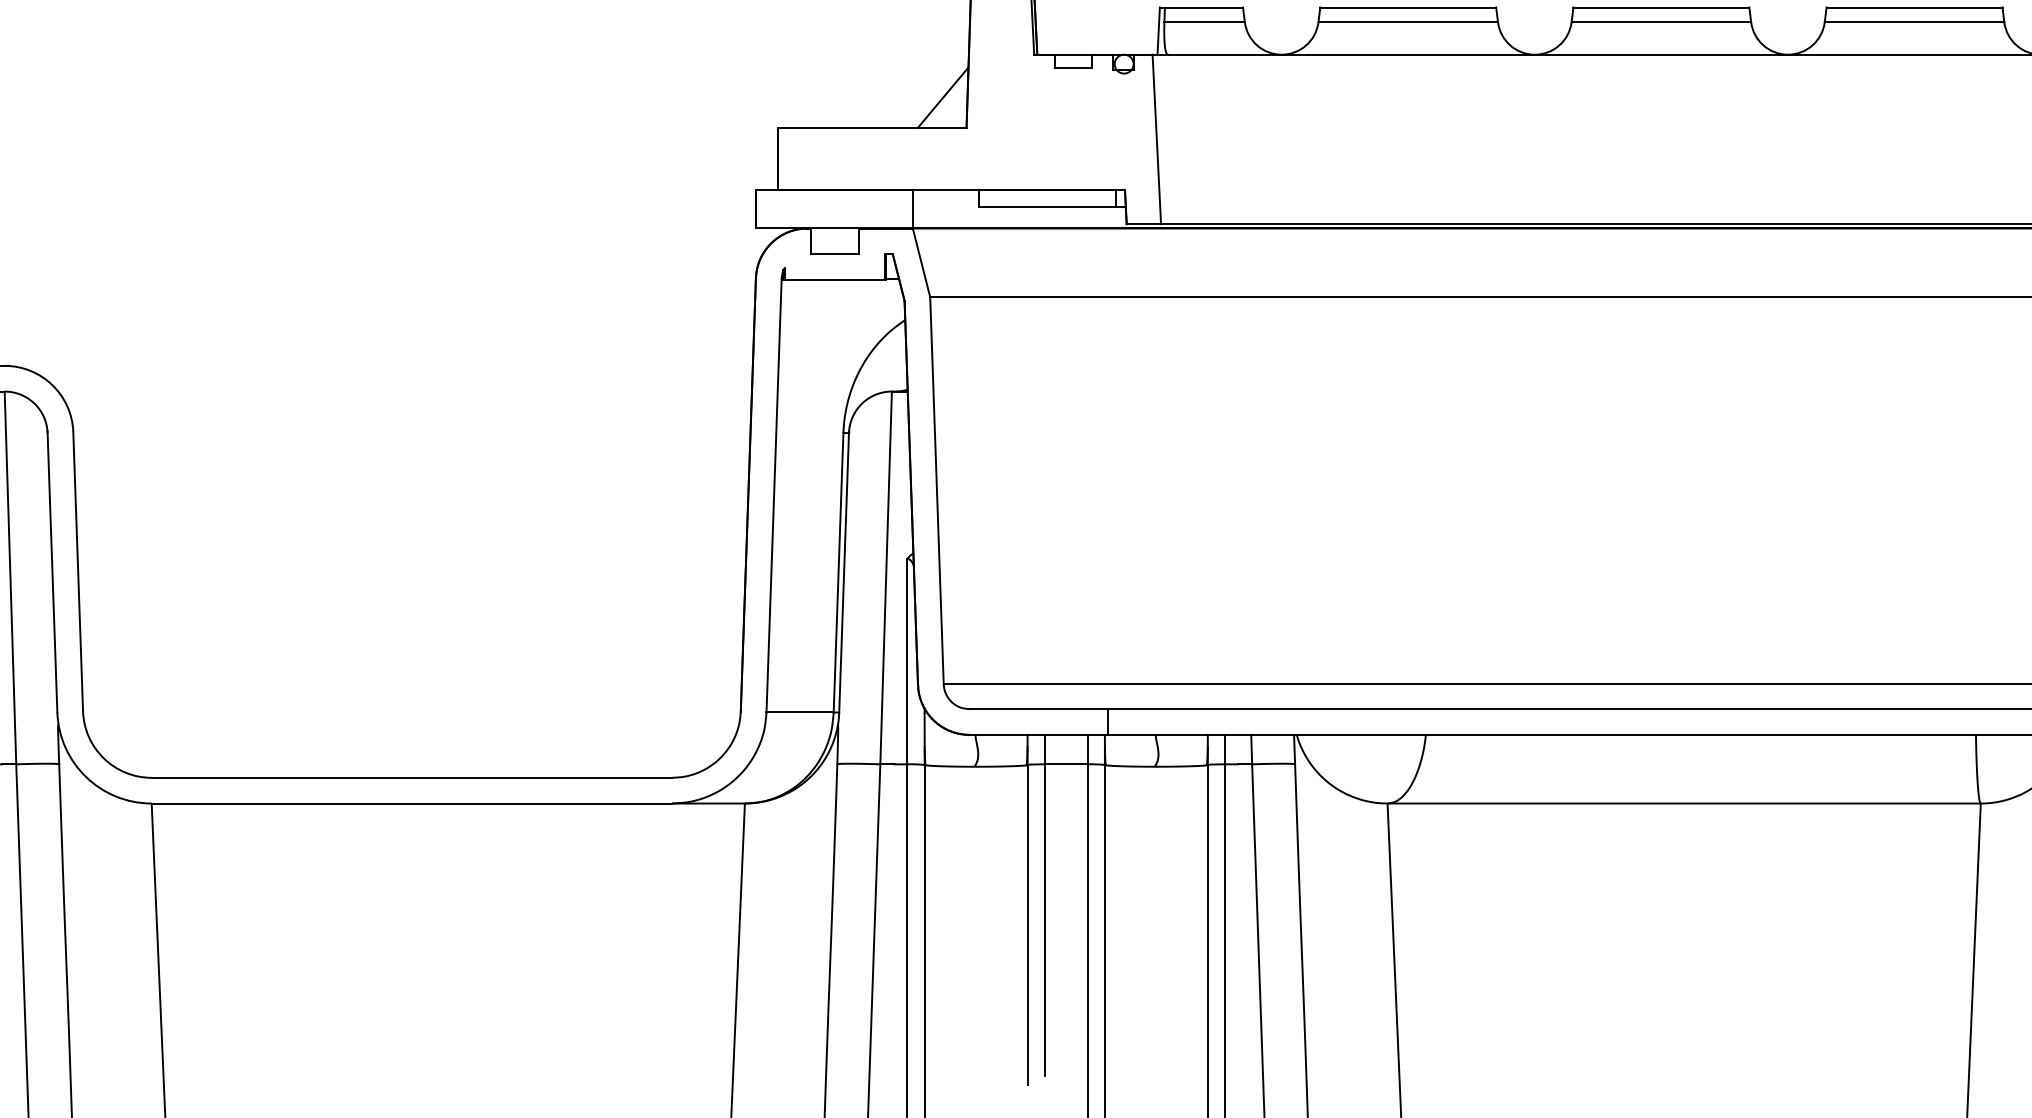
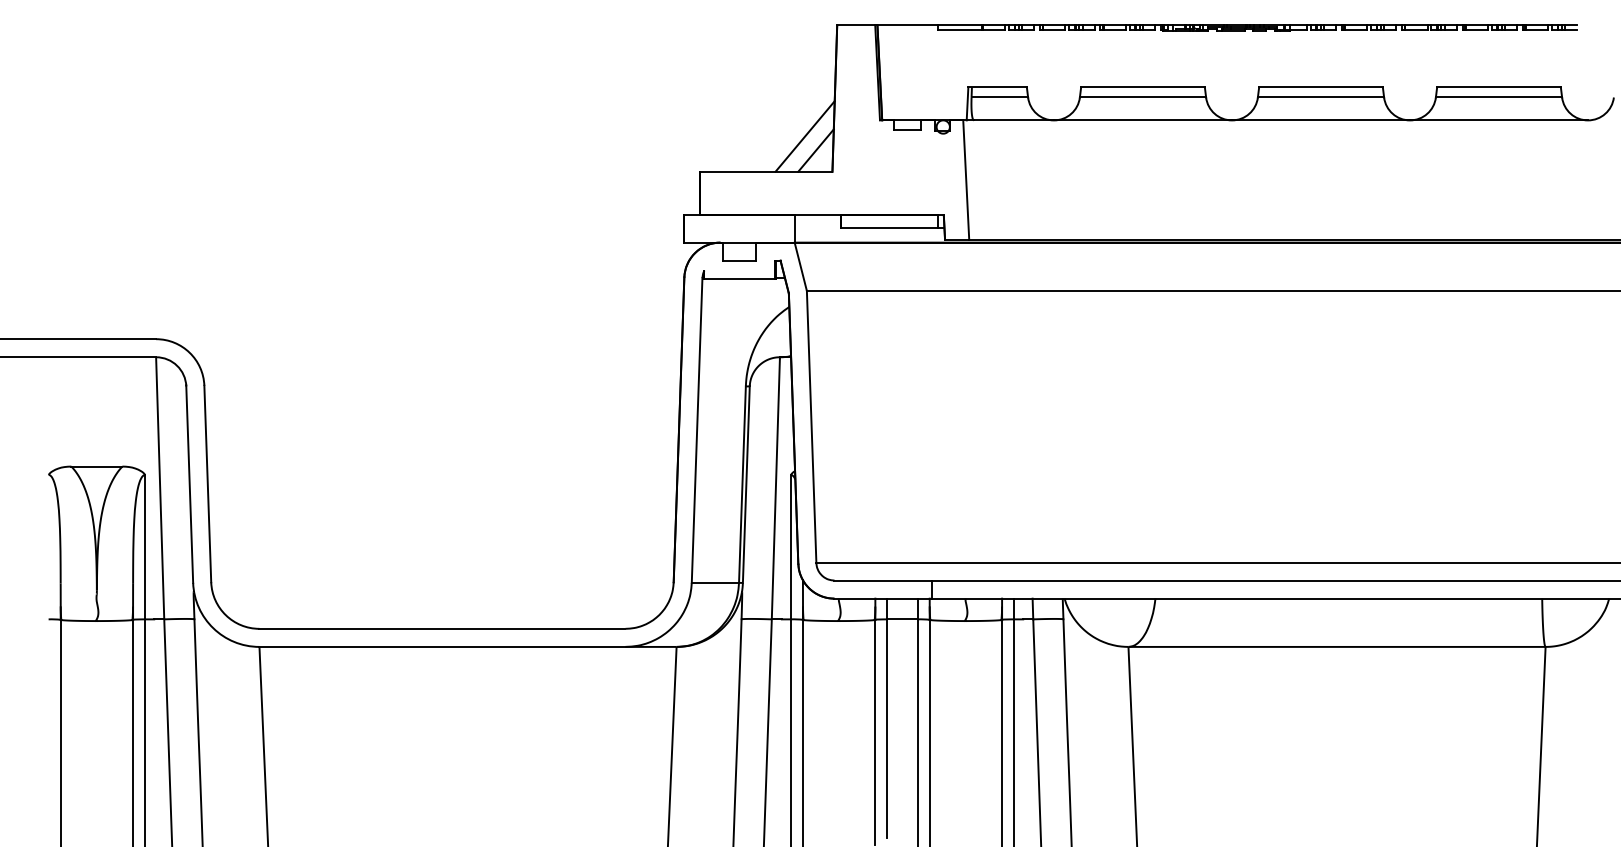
line: (926, 77) -> (804, 136), added

